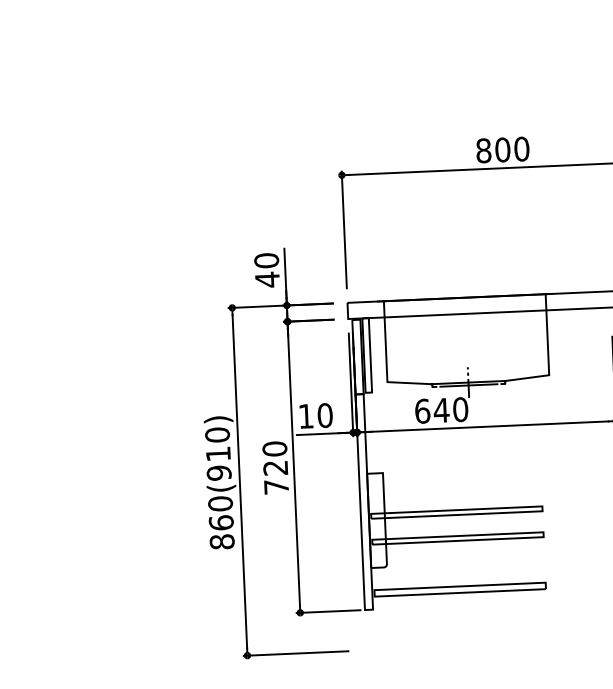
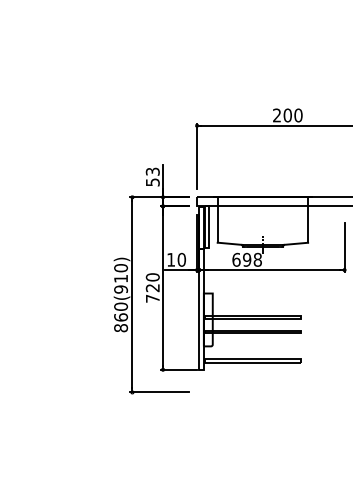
text: (484, 150) -> (277, 115), 800 -> 200
text: (266, 269) -> (152, 176), 40 -> 53
text: (451, 409) -> (252, 259), 640 -> 698

